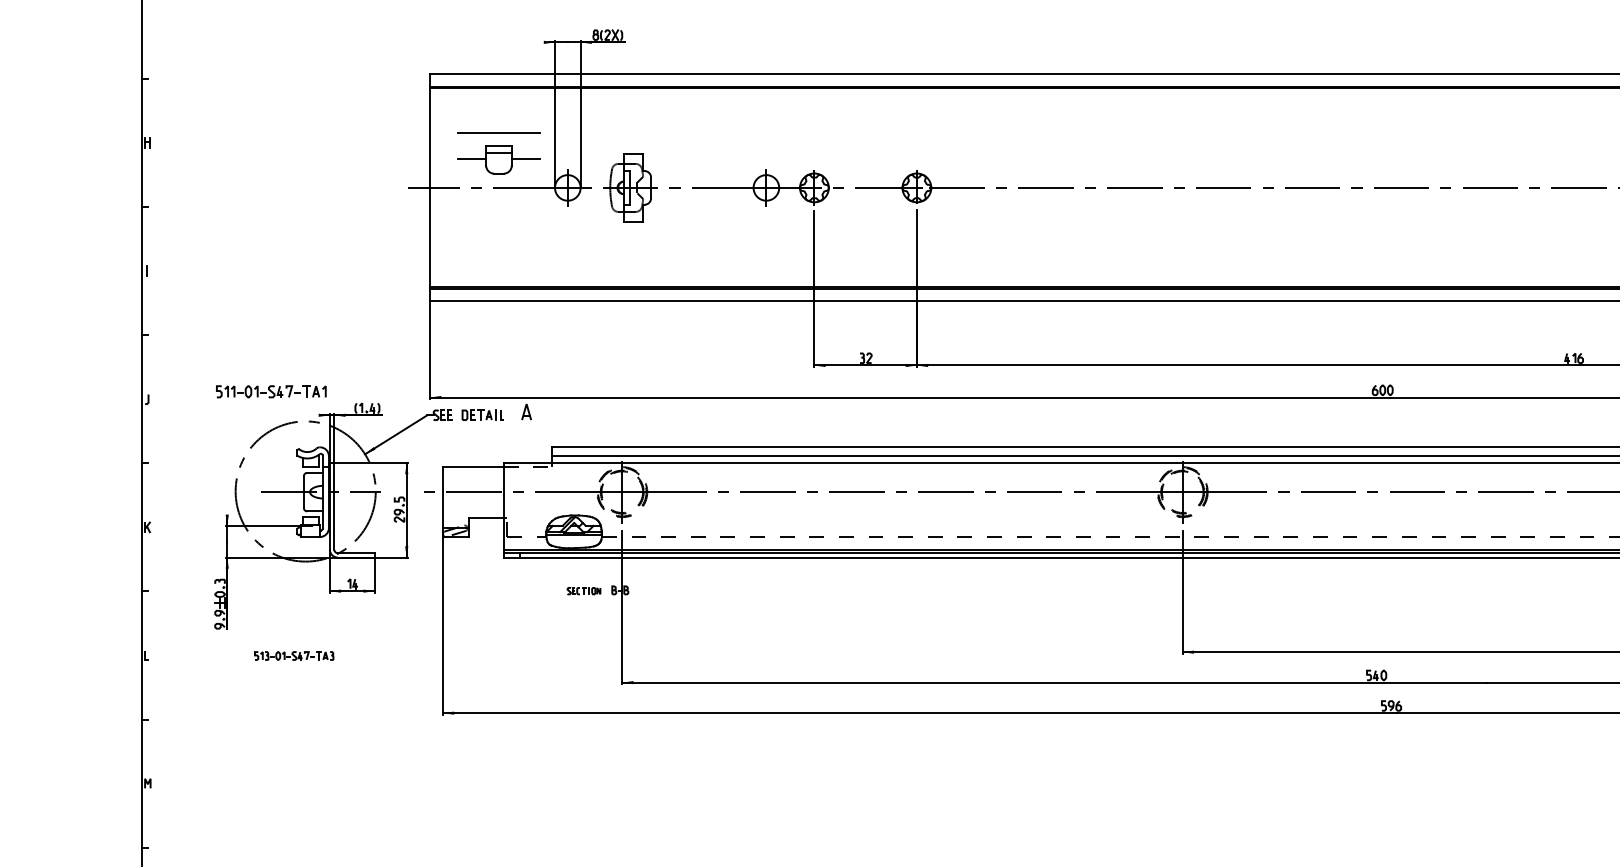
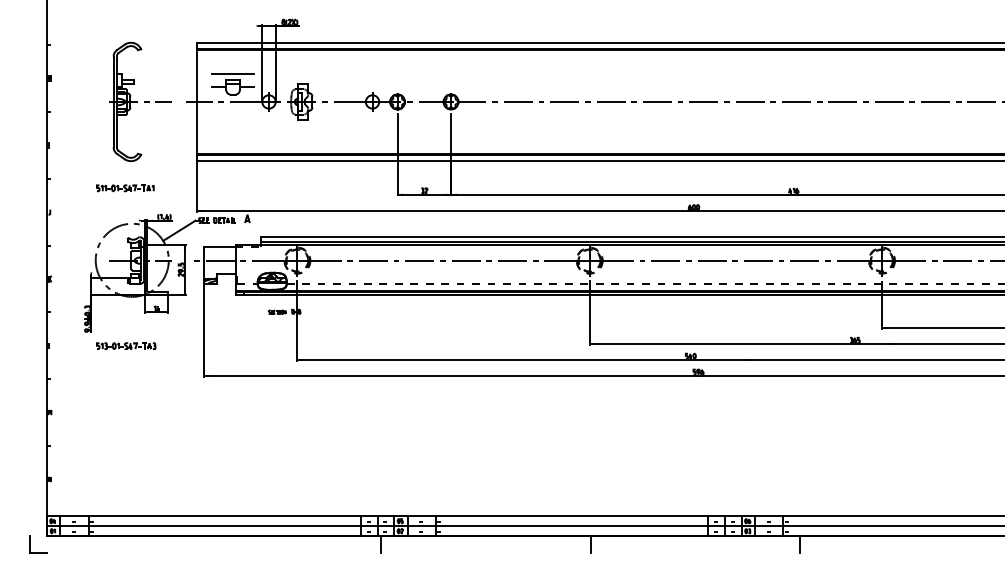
part: (321, 186) -> (140, 101), added
part: (271, 392) -> (125, 188), moved
part: (294, 654) -> (126, 345), size x1.43

